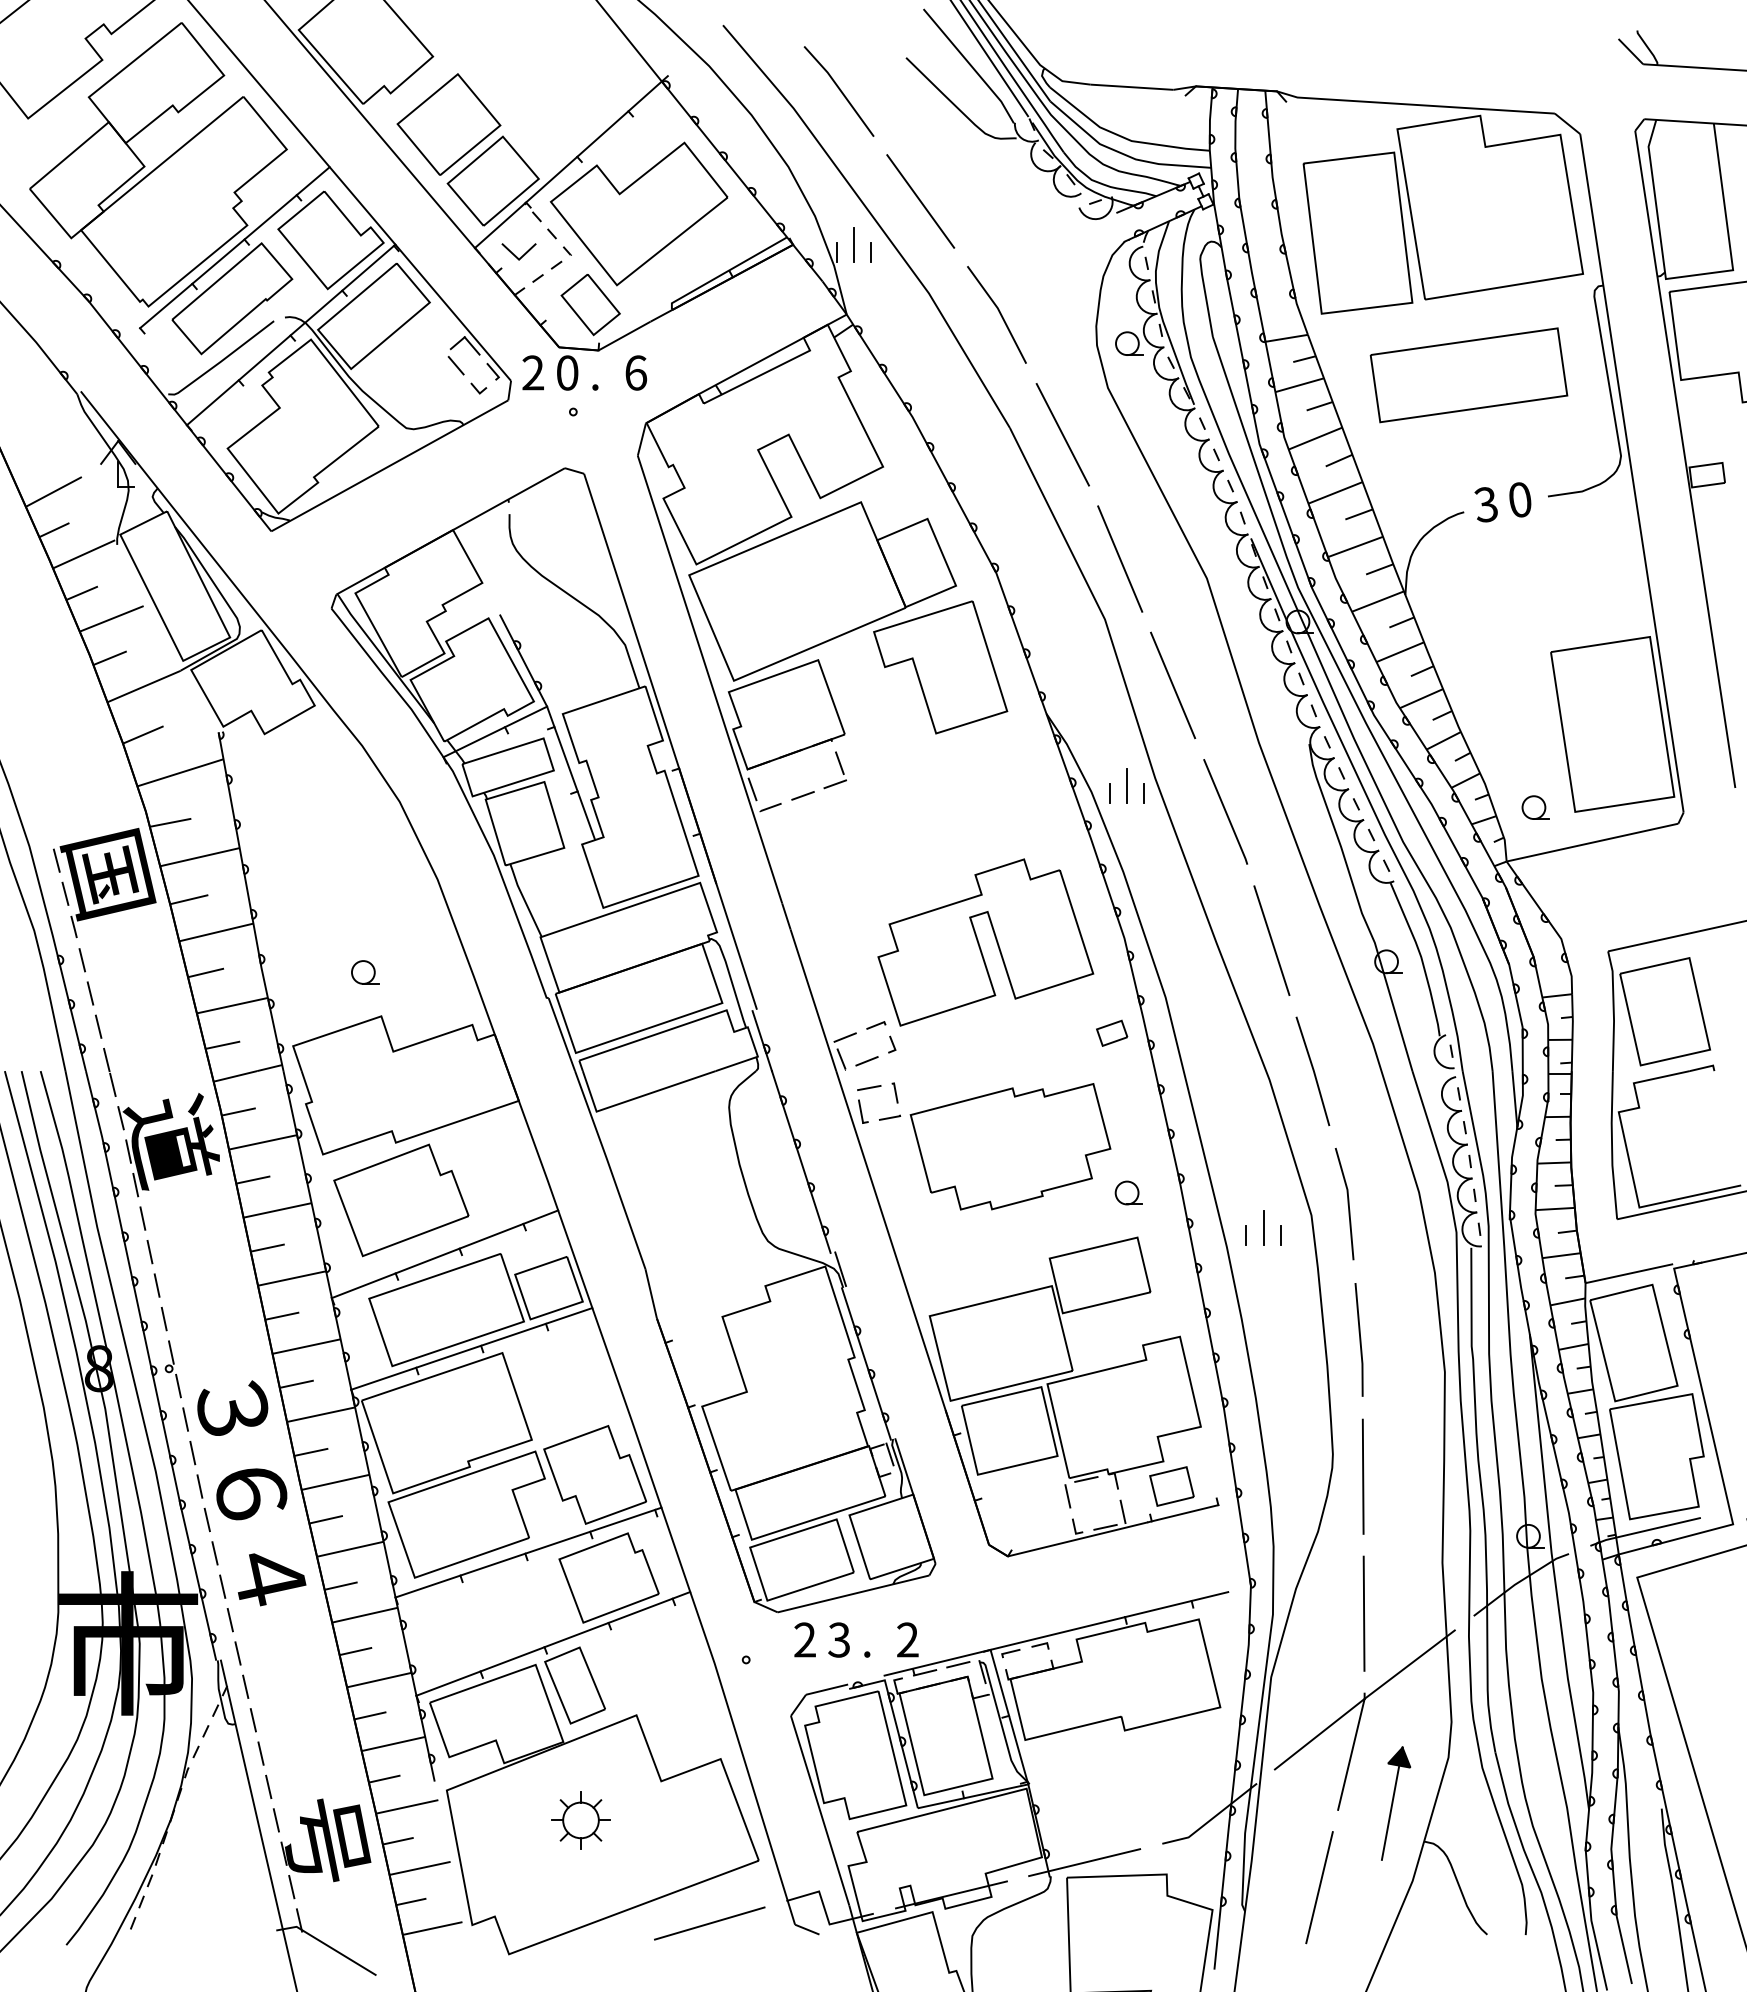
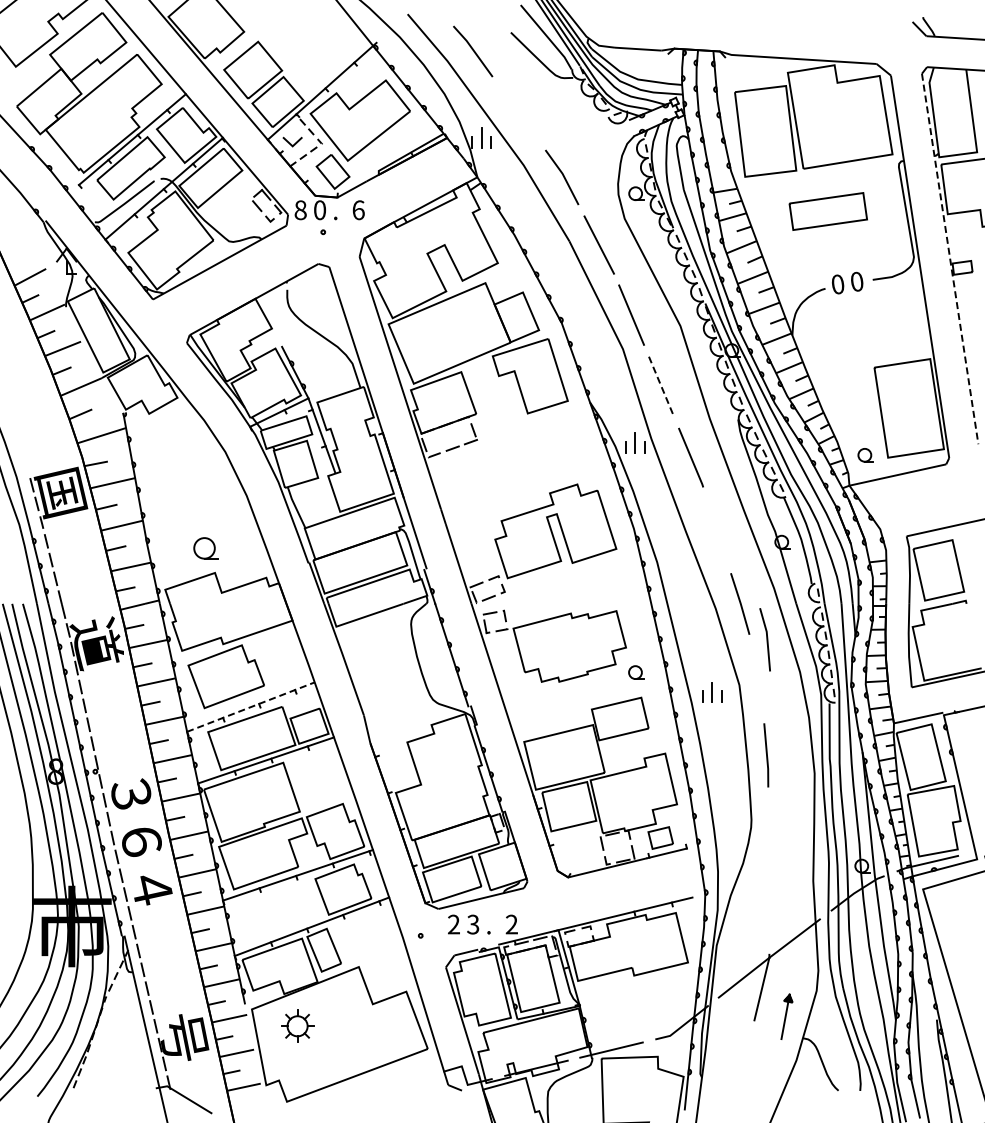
line: (919, 201) -> (518, 113), removed
text: (532, 373) -> (300, 210), 2 -> 8
part: (1469, 375) -> (828, 211), size x0.7
line: (1685, 460) -> (950, 259), solid -> dashed
text: (1485, 504) -> (837, 284), 3 -> 0
line: (1173, 685) -> (661, 386), solid -> dashed
line: (1270, 939) -> (716, 529), removed
part: (364, 971) -> (205, 547), size x1.6
part: (1111, 1033) -> (626, 582), removed
line: (1347, 1203) -> (766, 639), moved
line: (446, 1253) -> (251, 706), solid -> dashed
line: (1363, 1476) -> (768, 832), removed
line: (1363, 1613) -> (768, 909), removed
part: (1394, 1803) -> (786, 1016), size x0.7
part: (580, 1818) -> (297, 1025), moved
line: (1318, 1888) -> (743, 1064), removed
line: (710, 1923) -> (400, 1084), removed

